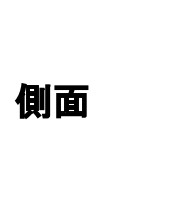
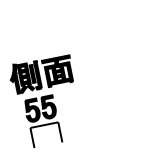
part: (42, 154) -> (42, 121), added

